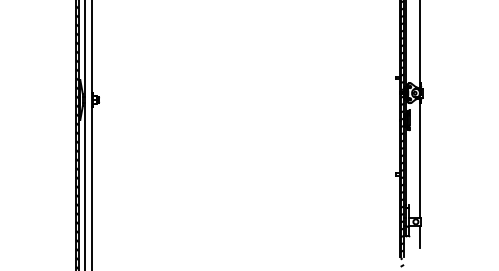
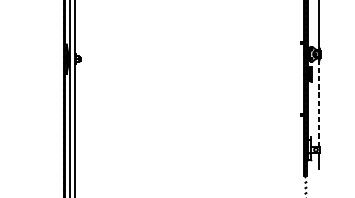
line: (419, 159) -> (318, 103), solid -> dashed

